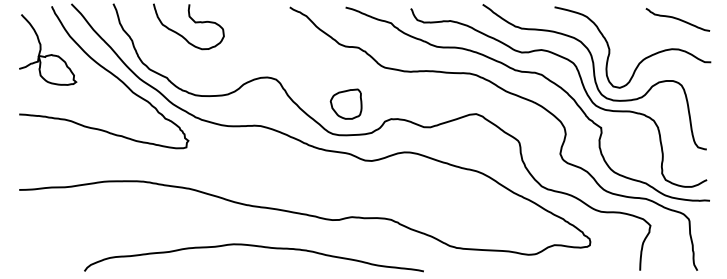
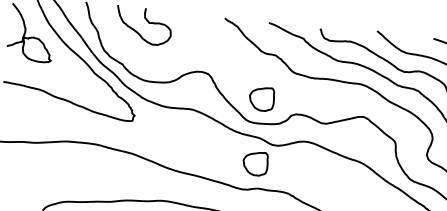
part: (345, 185) -> (255, 163), added

